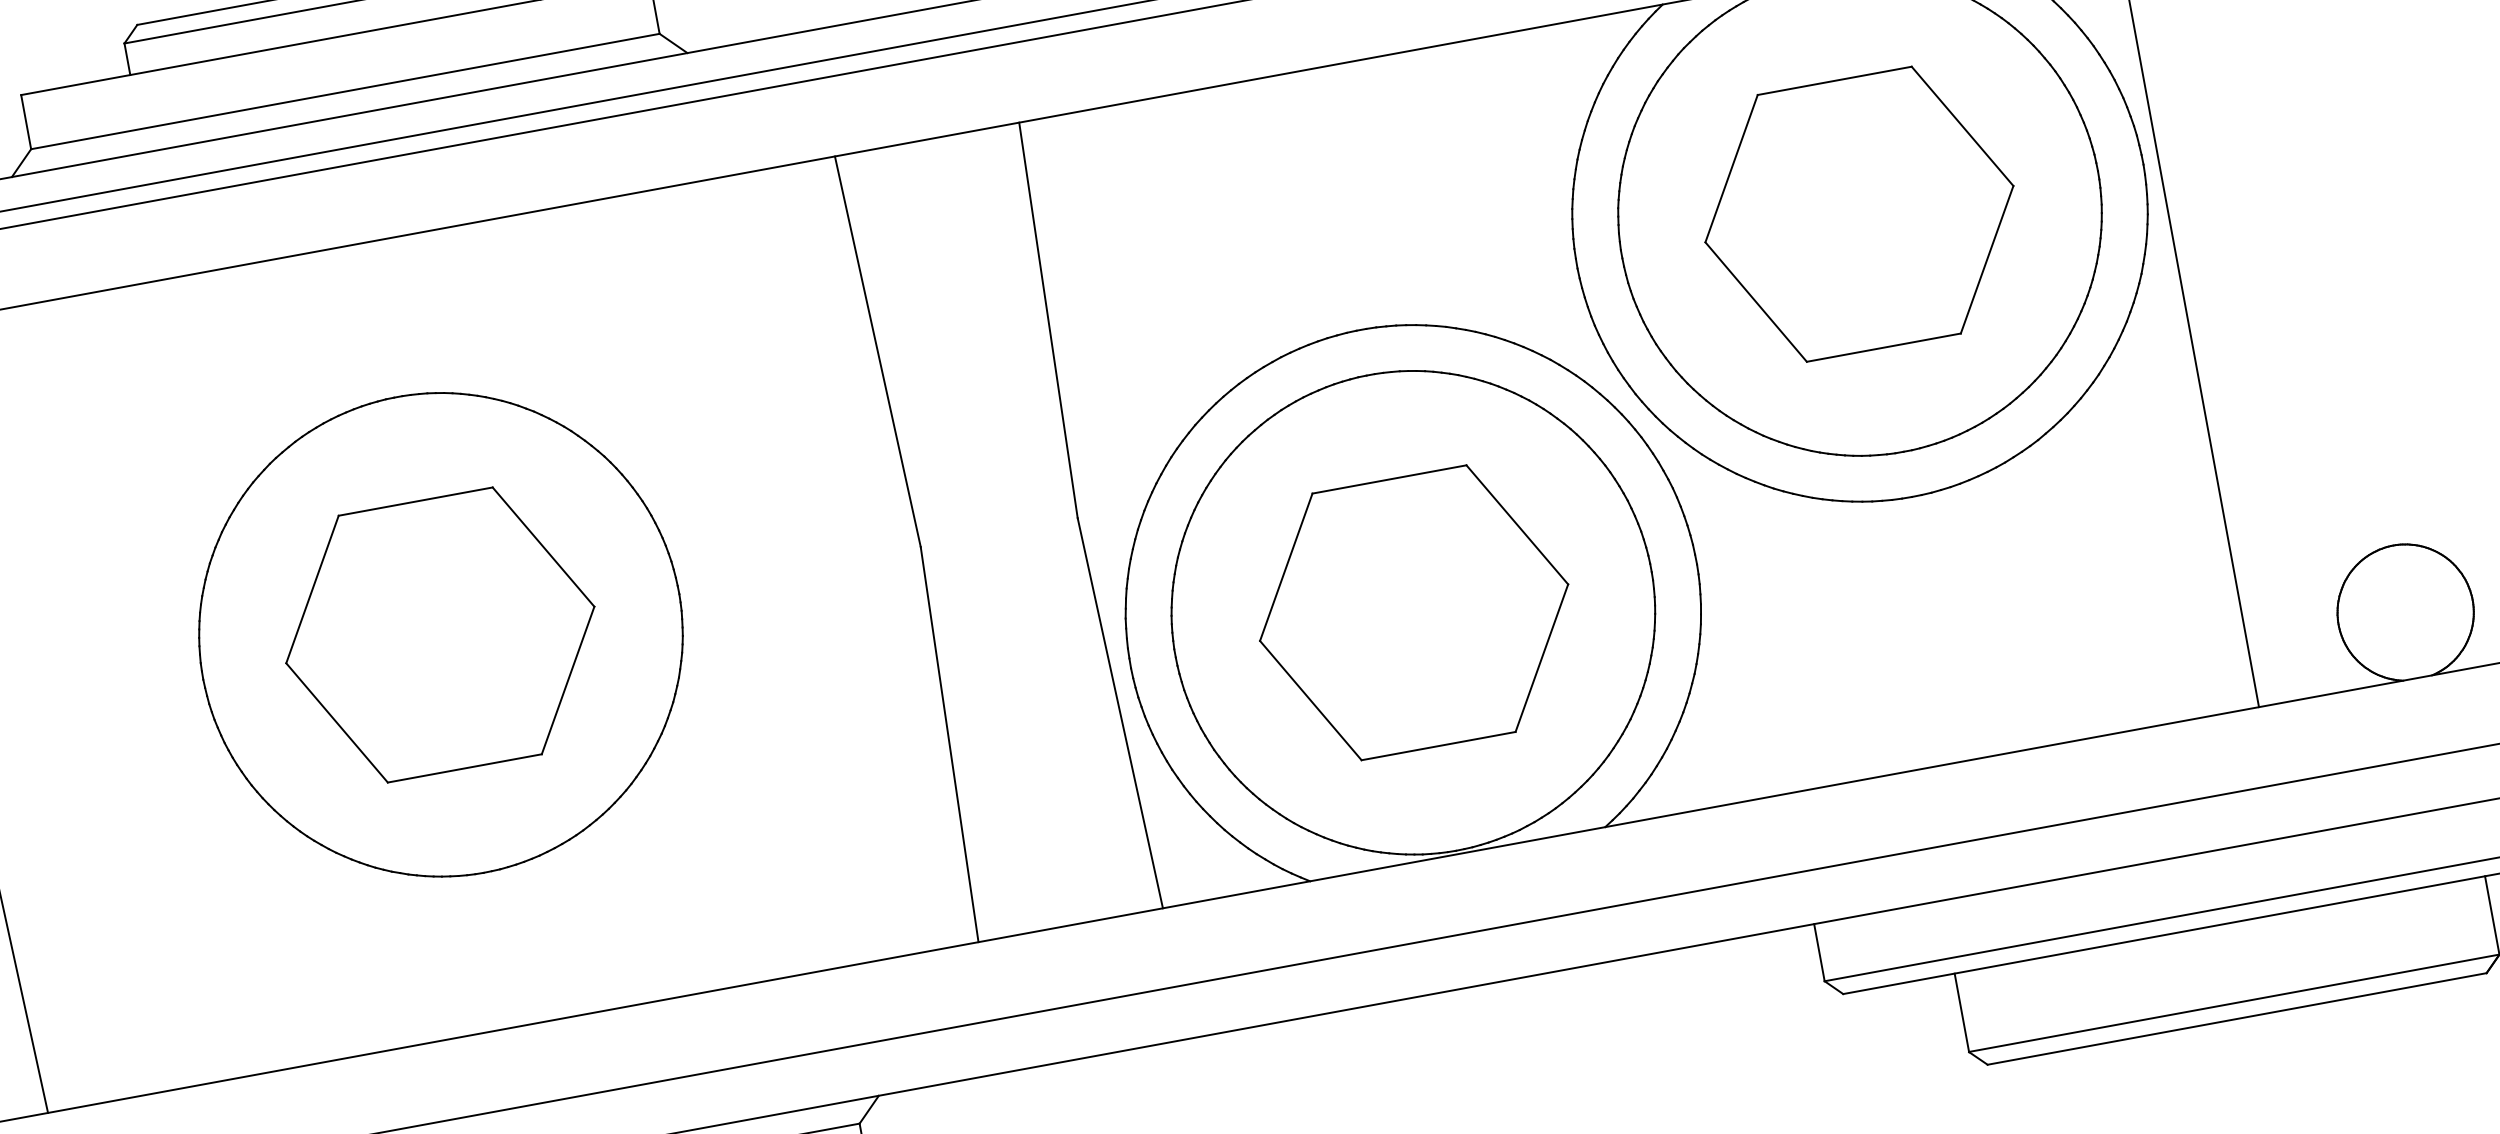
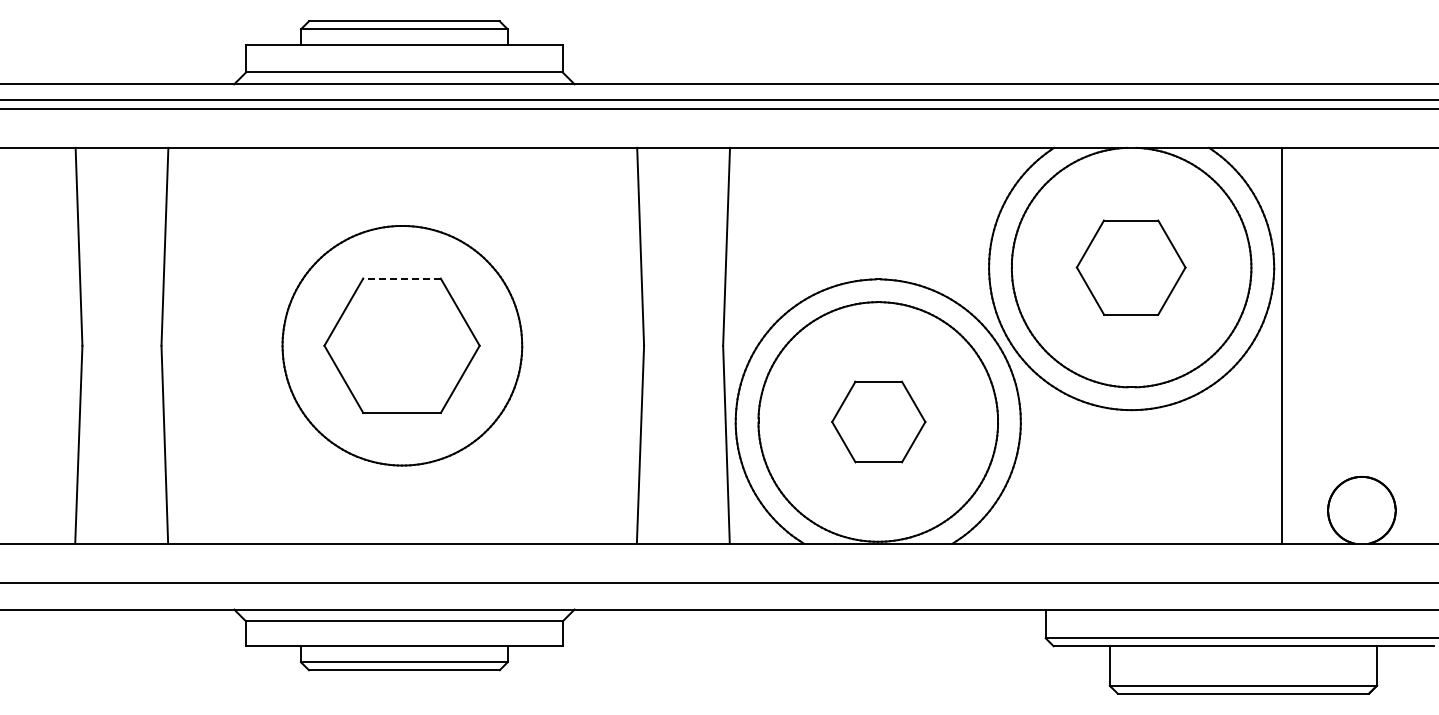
part: (1857, 214) -> (1130, 267), size x0.7
line: (416, 501) -> (402, 278), solid -> dashed
part: (1413, 611) -> (878, 421), size x0.6

